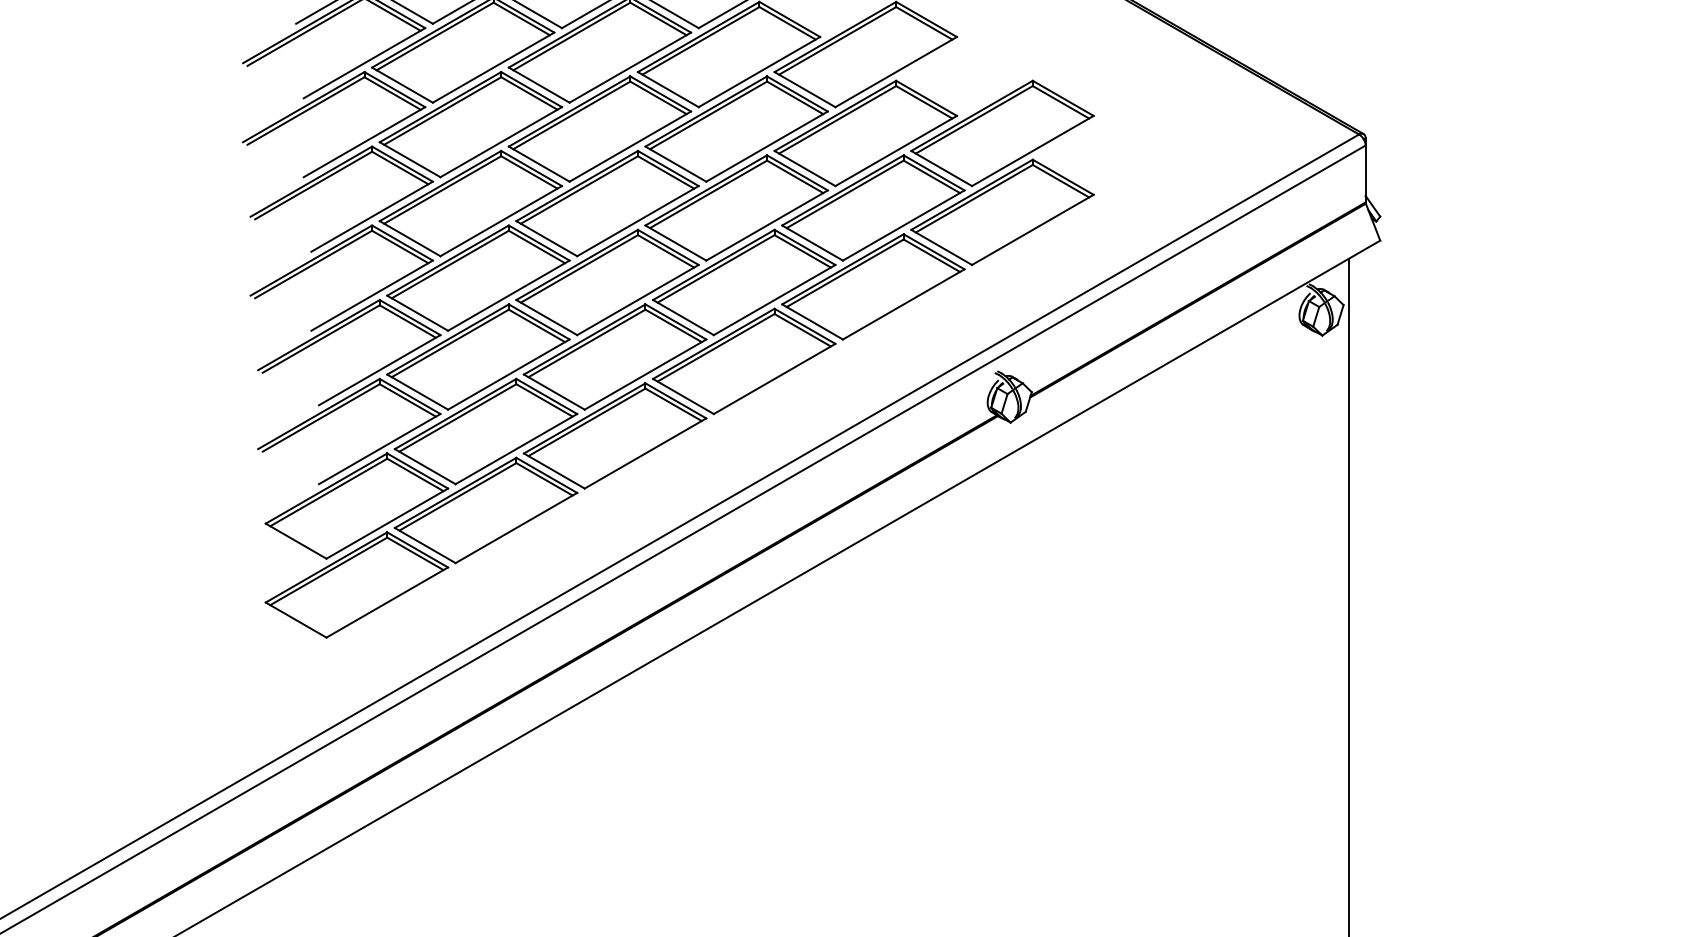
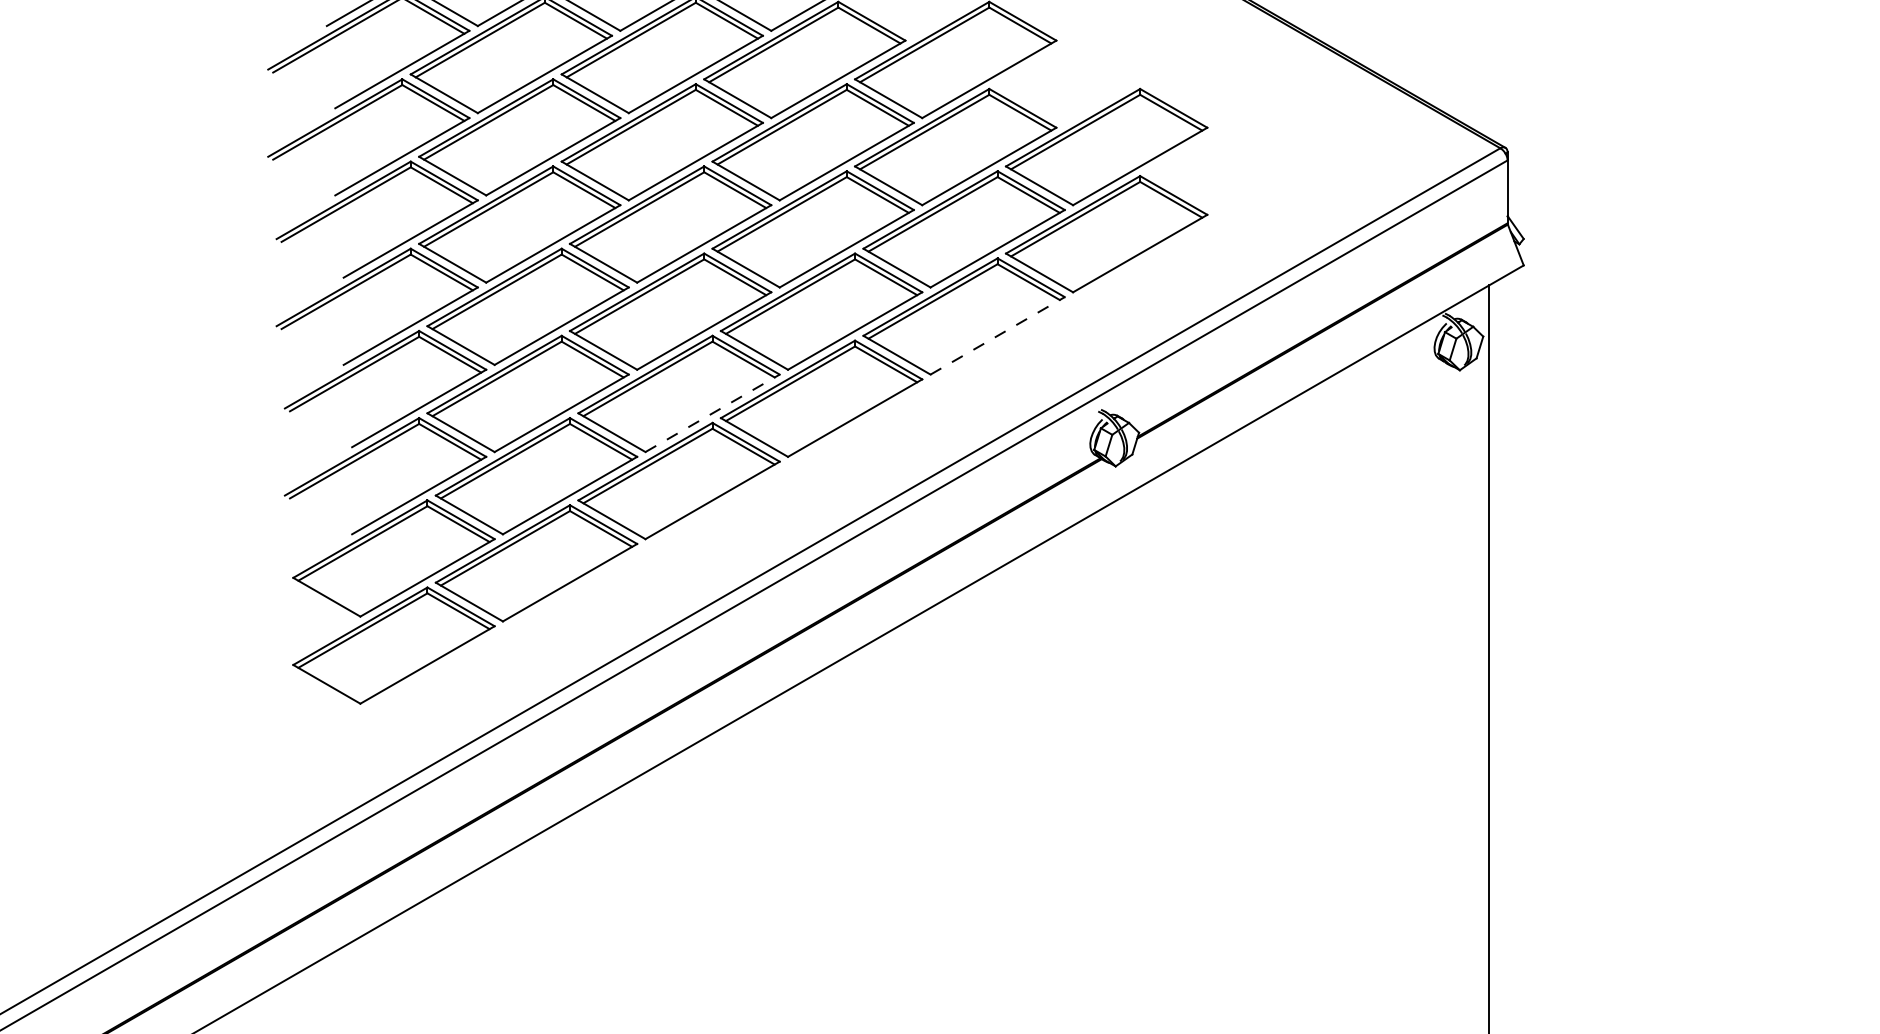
line: (904, 304) -> (998, 335), solid -> dashed
line: (646, 374) -> (713, 413), solid -> dashed

